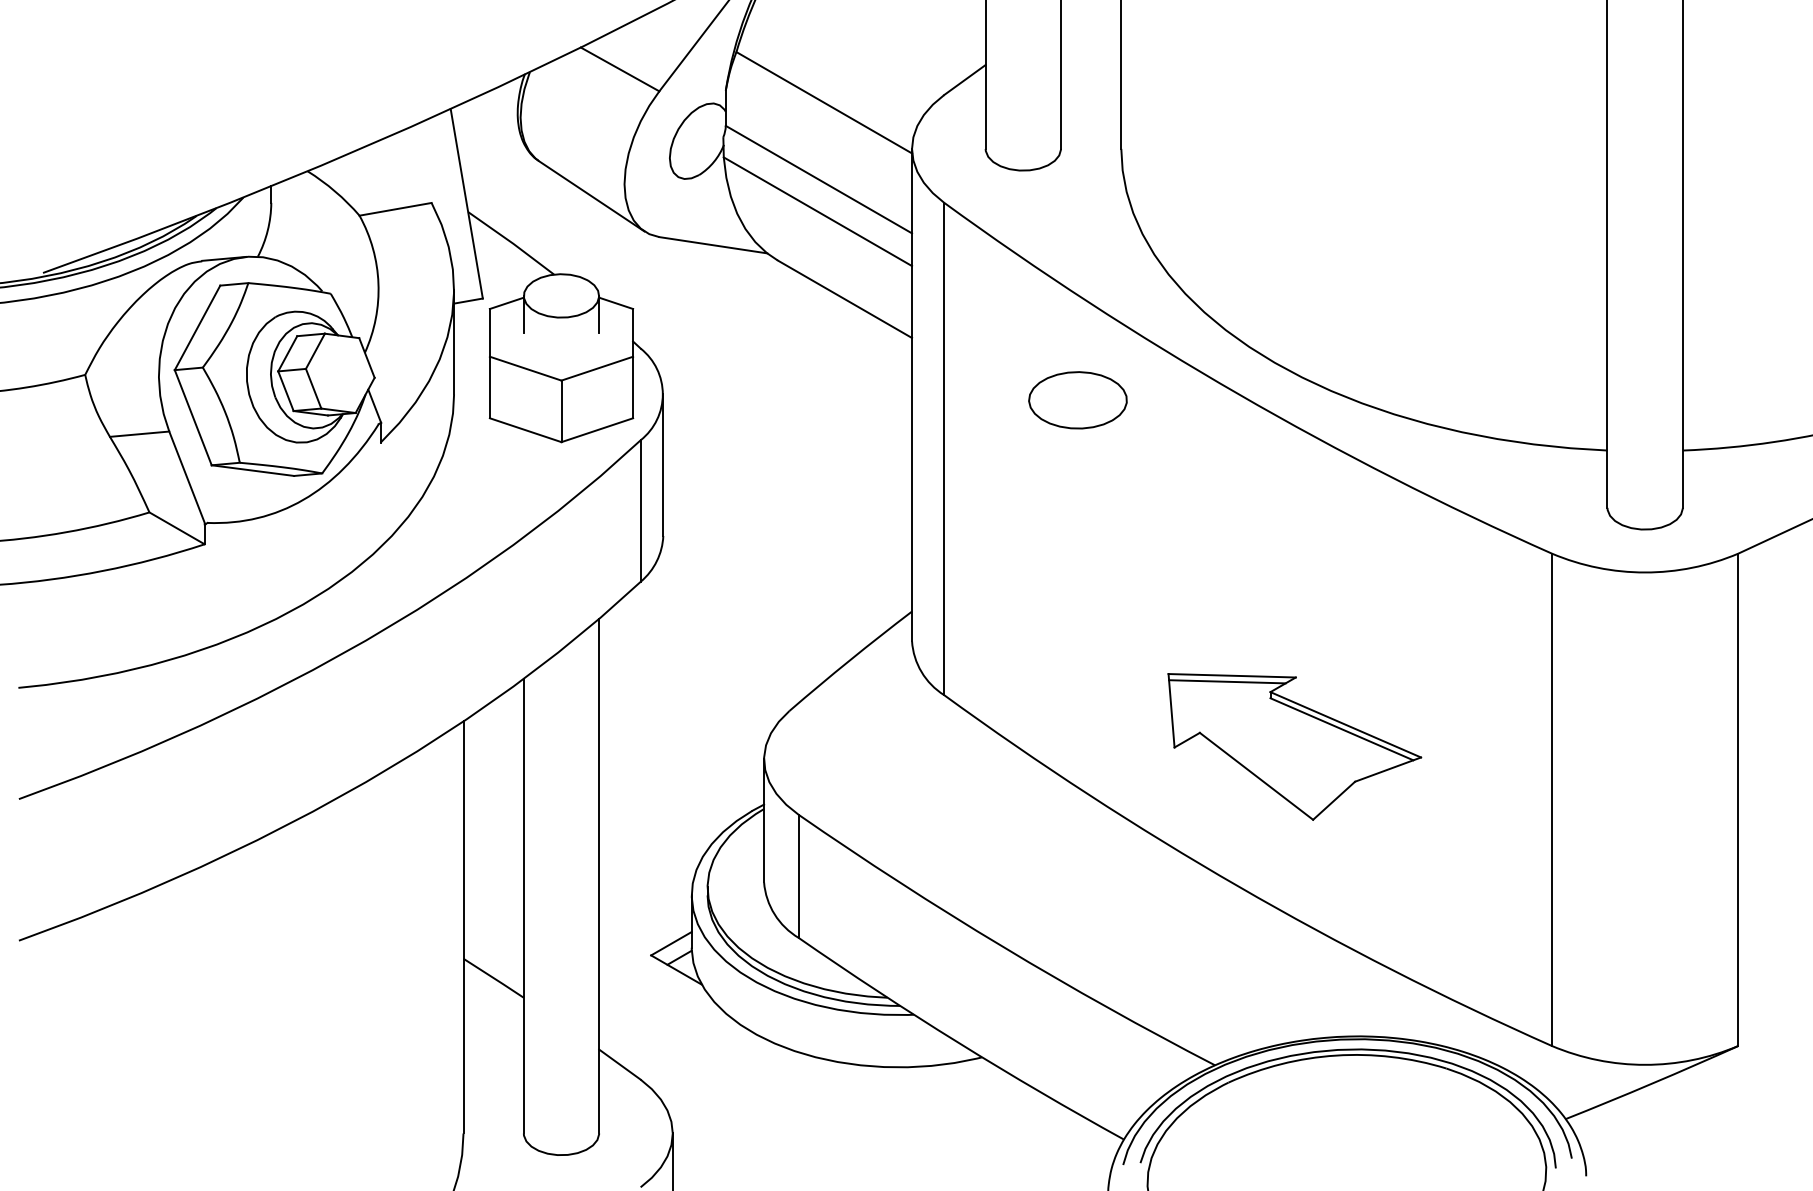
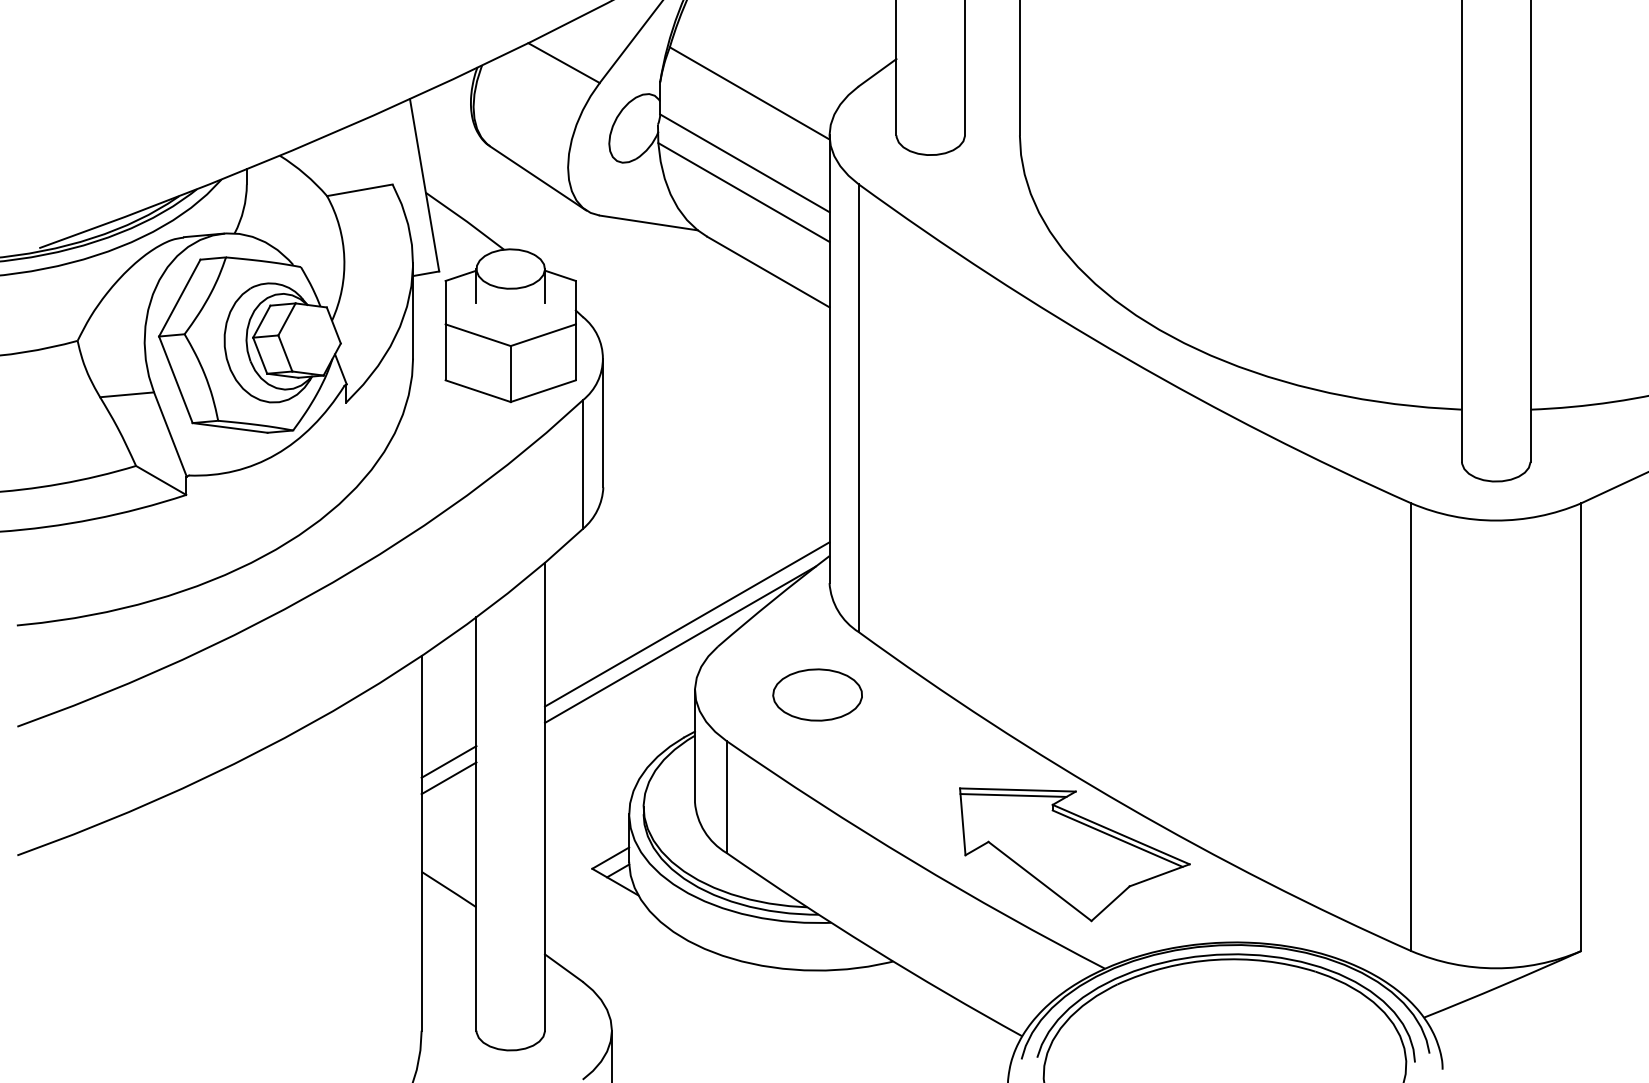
part: (1077, 400) -> (817, 695), moved
line: (755, 686) -> (687, 624), added
line: (748, 708) -> (680, 644), added
part: (1294, 746) -> (1074, 854), moved
line: (493, 837) -> (448, 761), added
line: (493, 855) -> (448, 777), added

